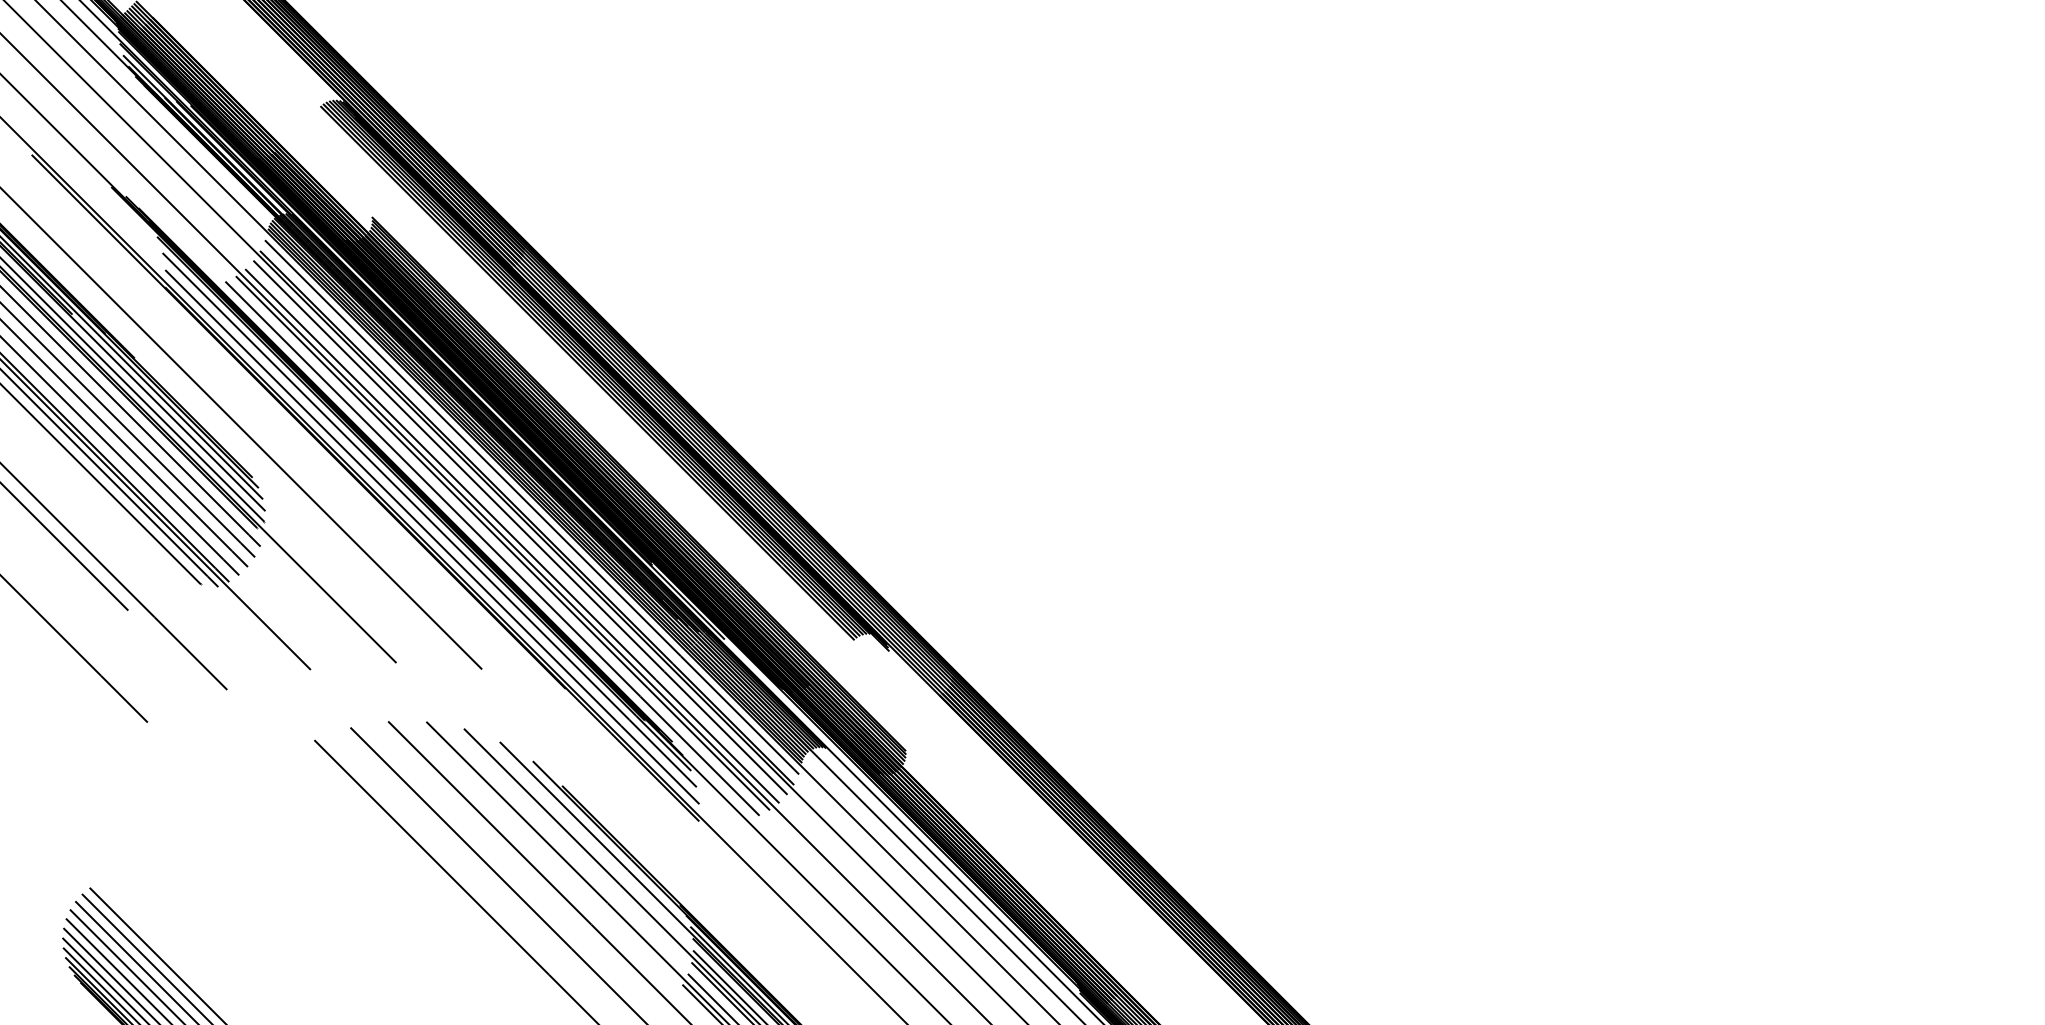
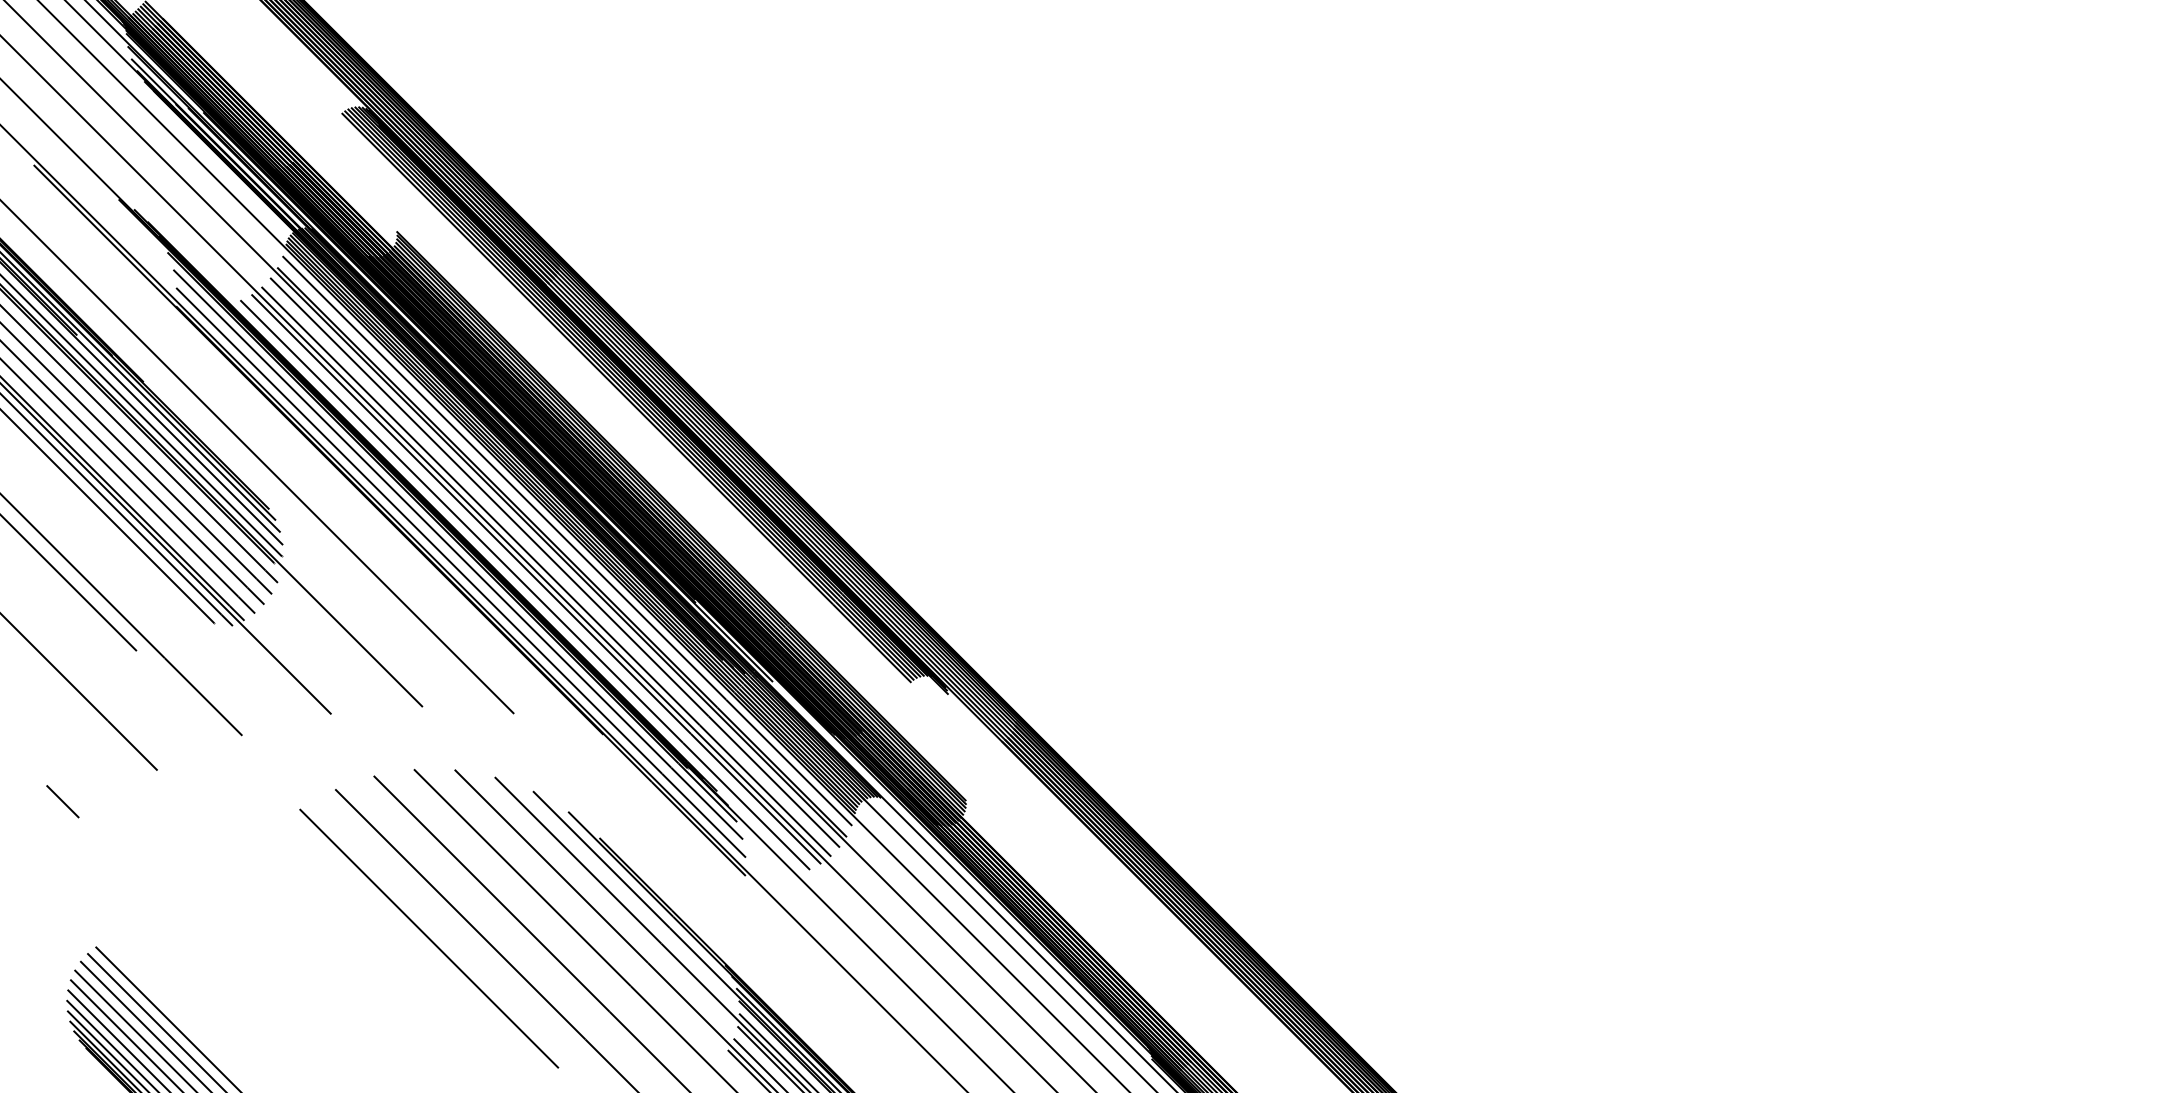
line: (58, 751) -> (62, 801), added
line: (401, 880) -> (428, 938), added

